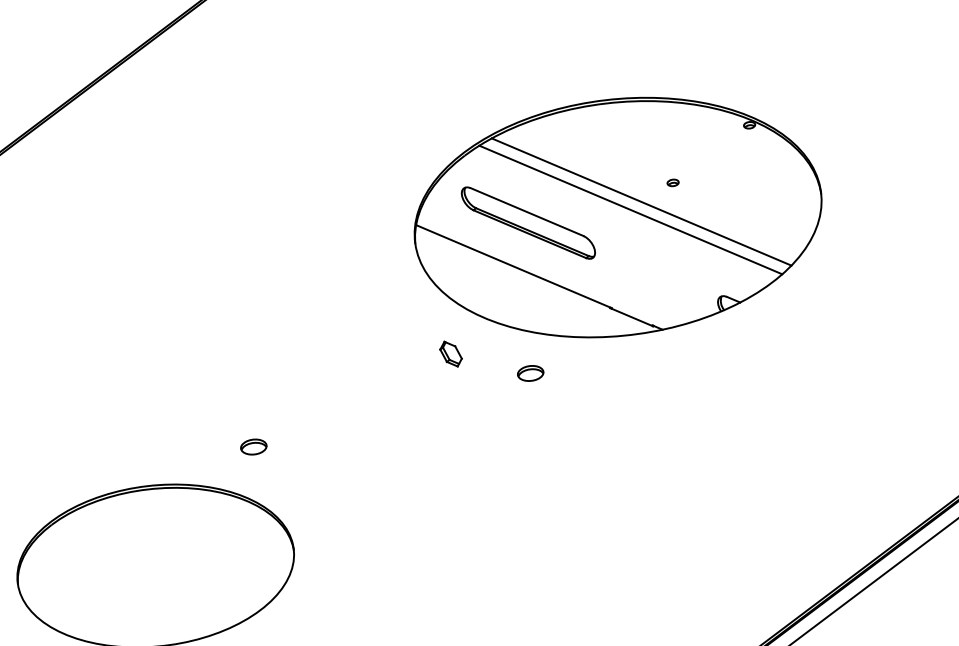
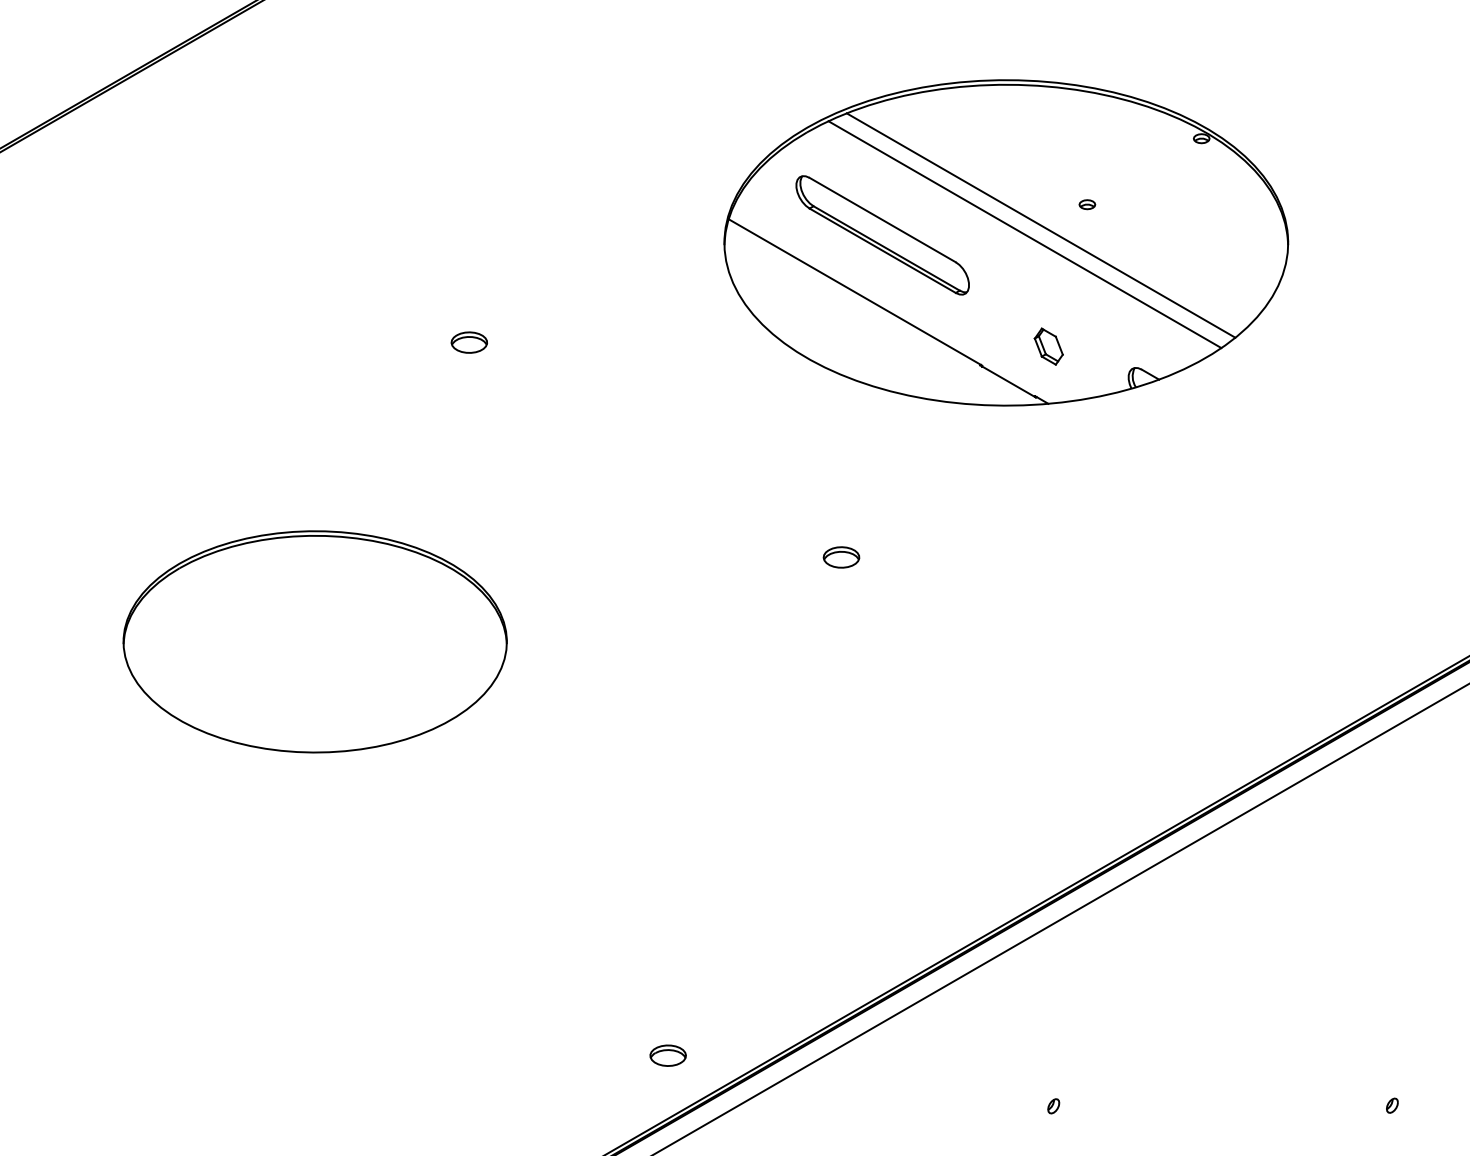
part: (450, 354) -> (1048, 346), moved
part: (530, 373) -> (841, 557), moved
part: (253, 447) -> (468, 342), moved

